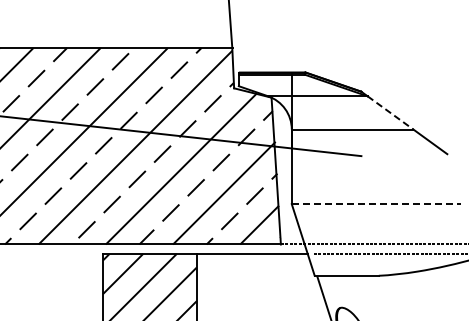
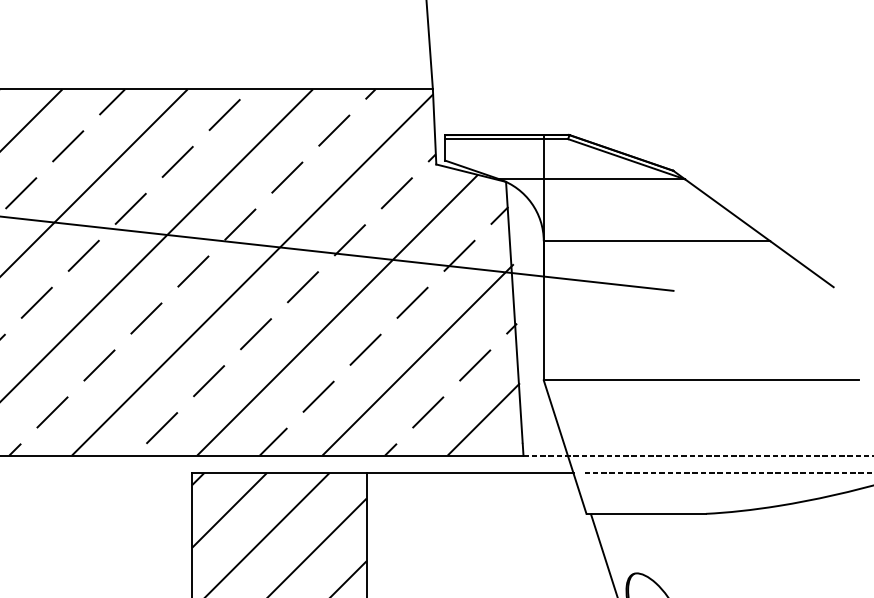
line: (390, 113) -> (727, 211), dashed -> solid
line: (376, 204) -> (701, 380), dashed -> solid

